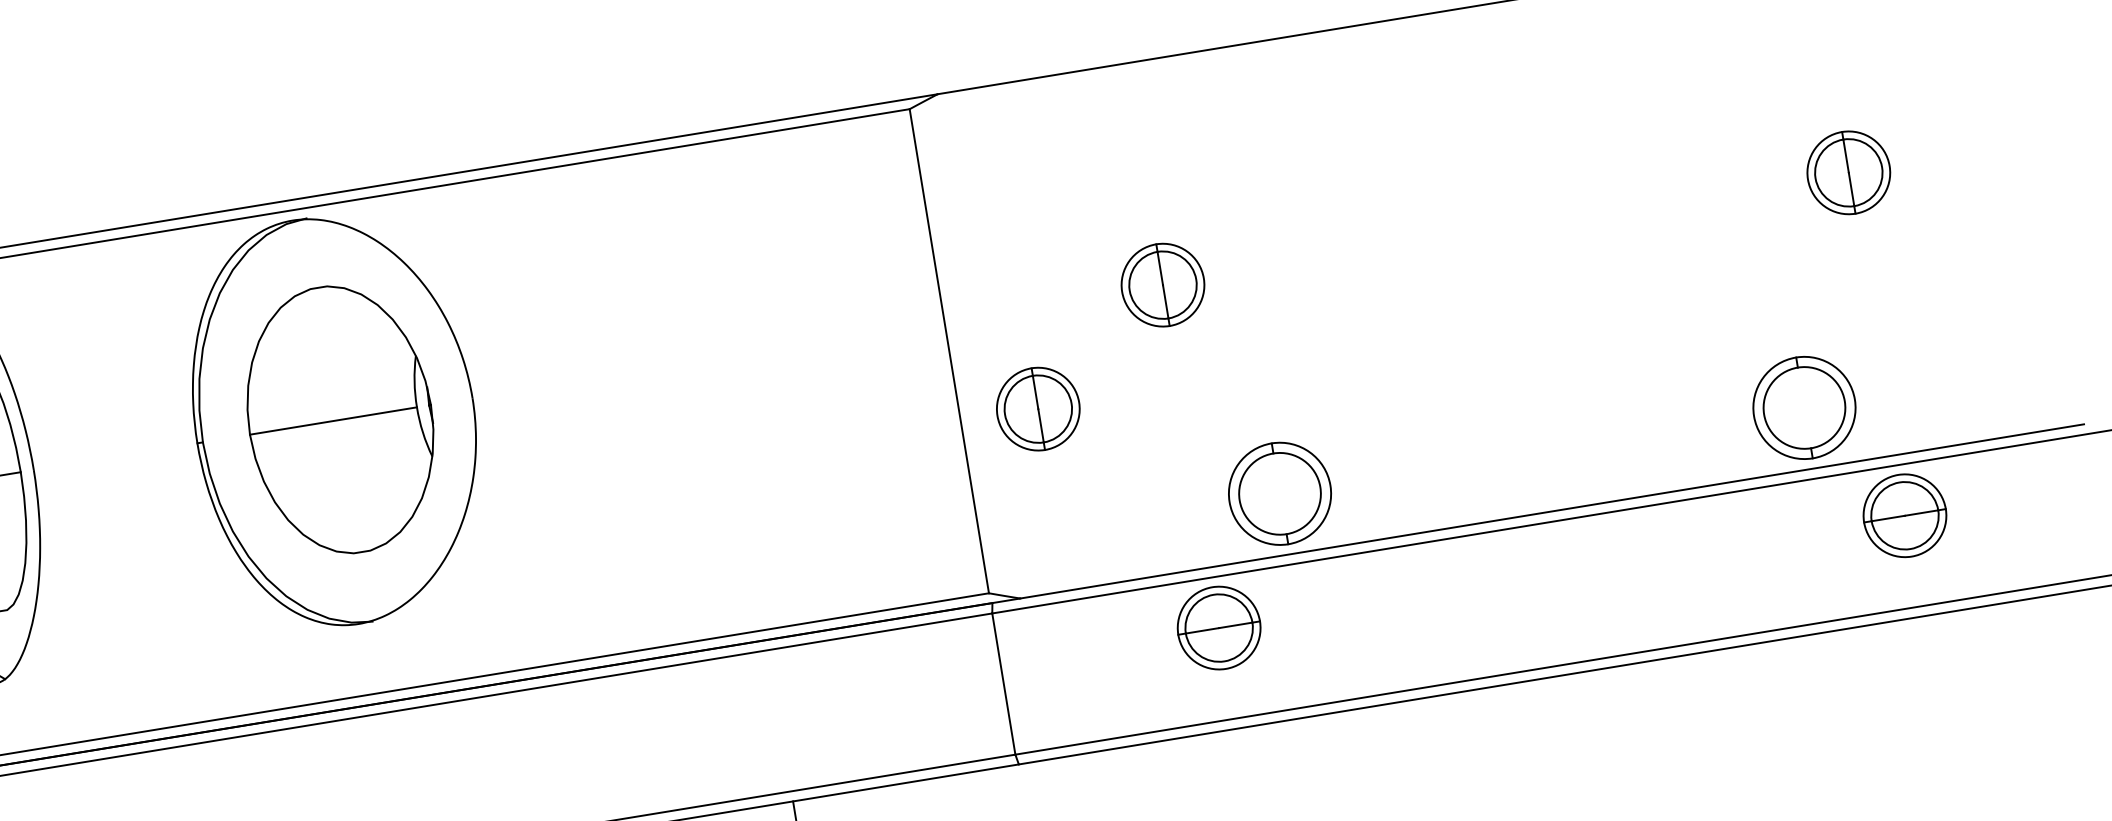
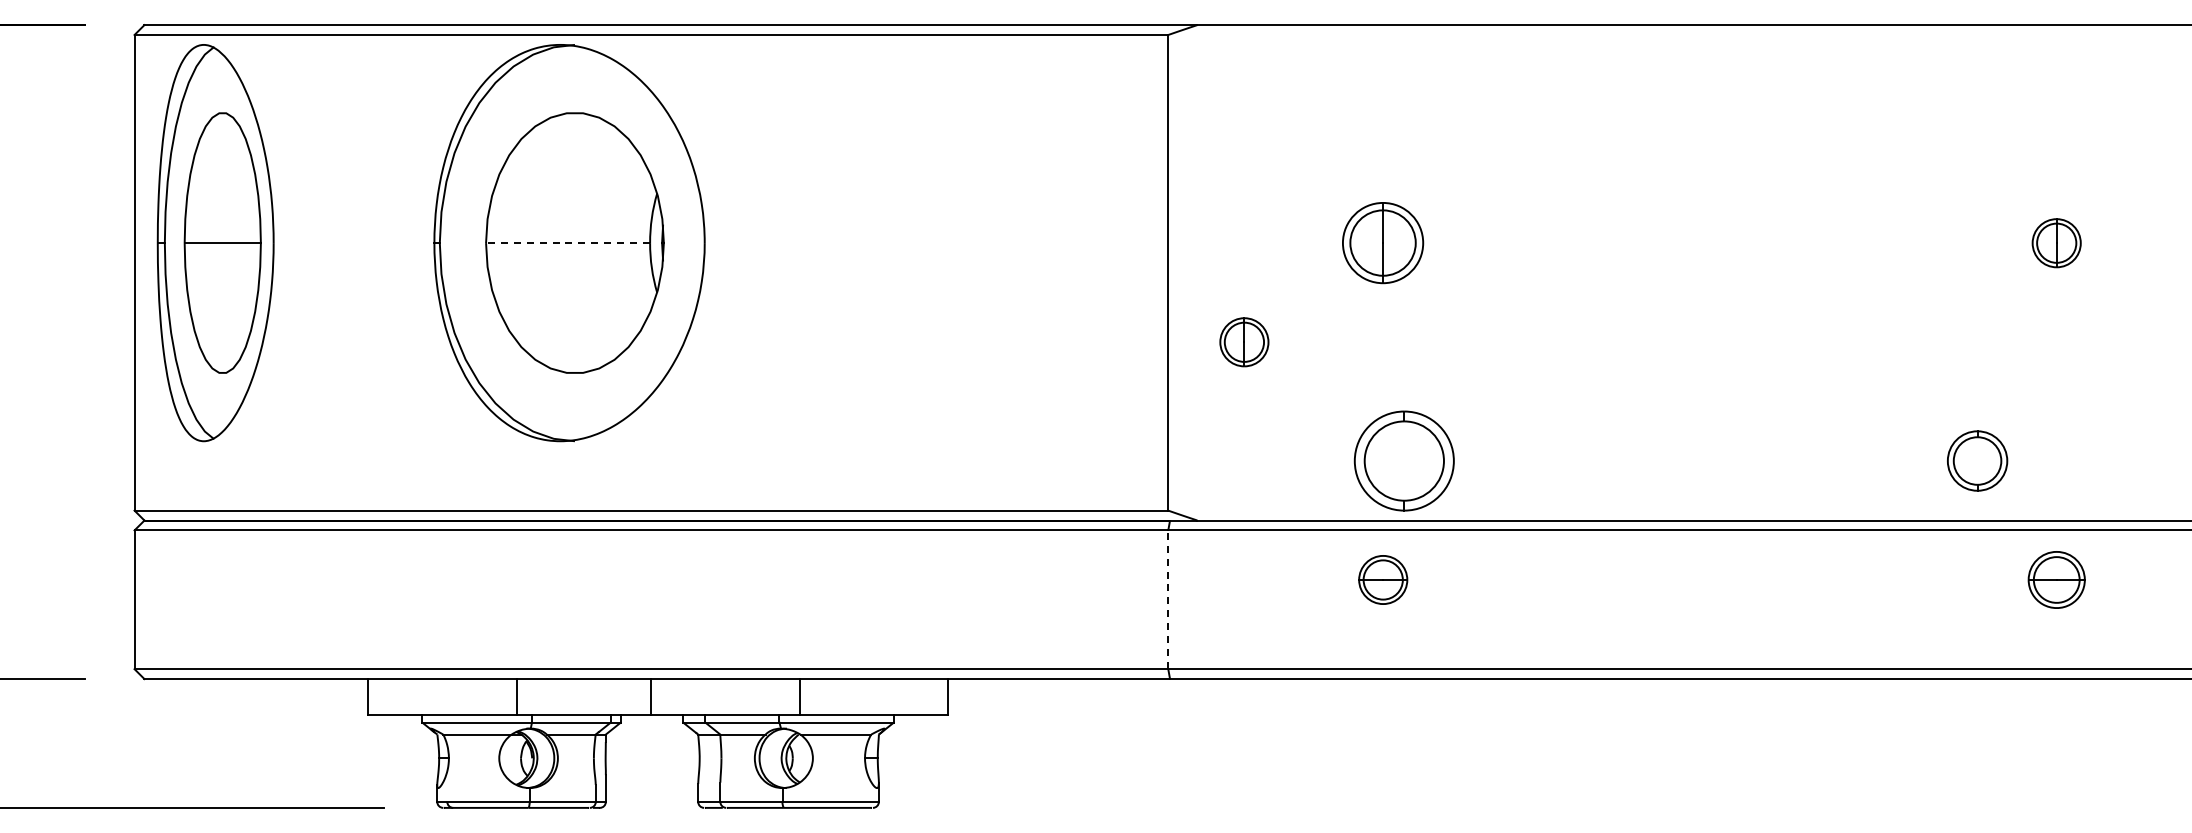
part: (1848, 173) -> (2056, 243), size x0.6
part: (1804, 407) -> (1977, 460), size x0.6
part: (1038, 409) -> (1244, 342), size x0.6
line: (332, 421) -> (567, 243), solid -> dashed
part: (1279, 493) -> (1403, 460), moved
part: (1904, 515) -> (2056, 579), size x0.7
part: (1219, 627) -> (1383, 579), size x0.6
line: (1004, 683) -> (1168, 599), solid -> dashed

